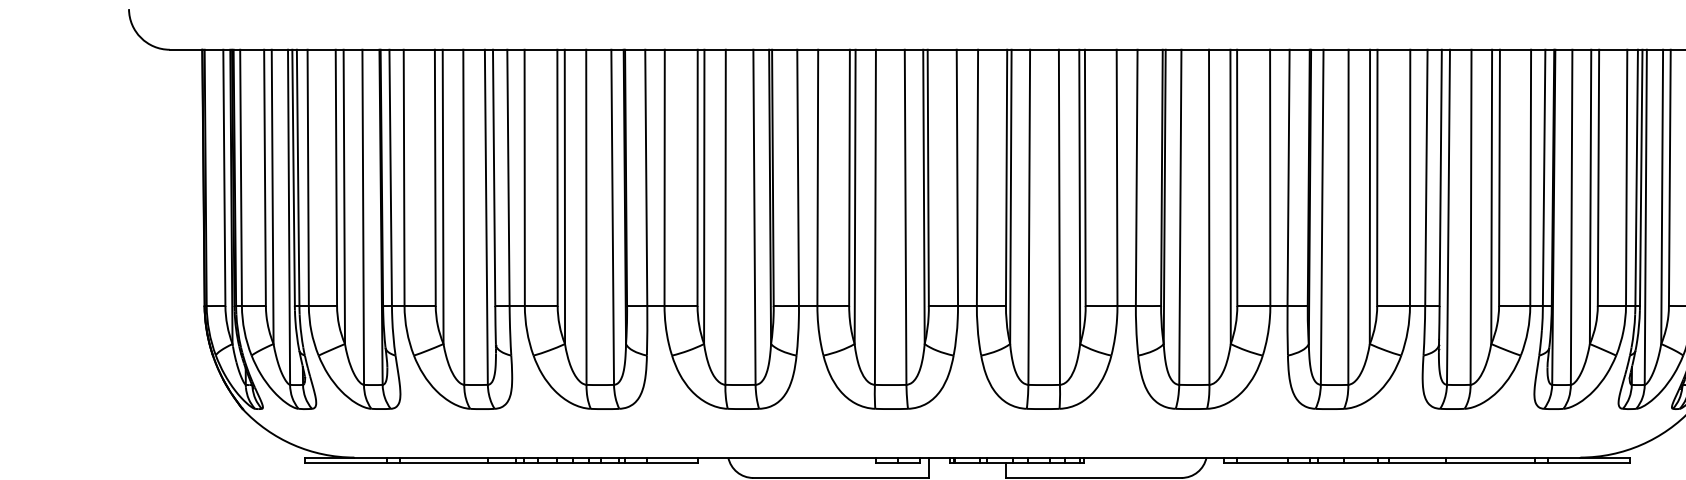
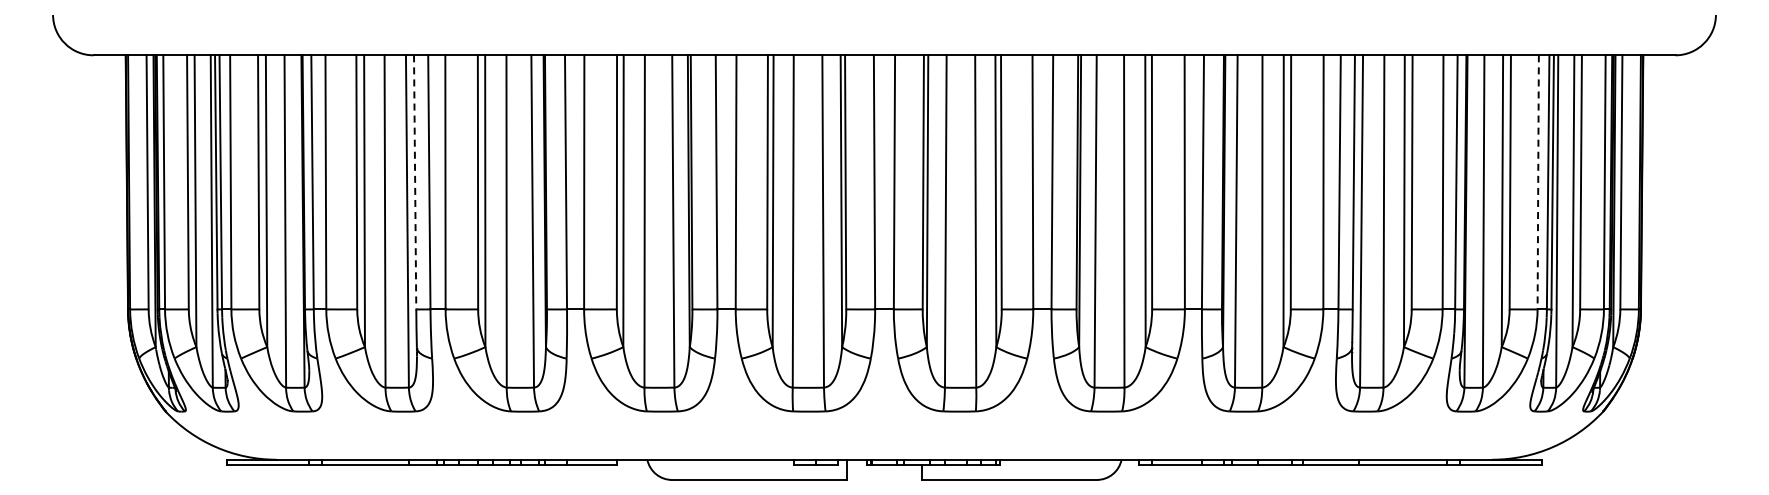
line: (494, 178) -> (415, 182), solid -> dashed
line: (1626, 178) -> (1538, 182), solid -> dashed

